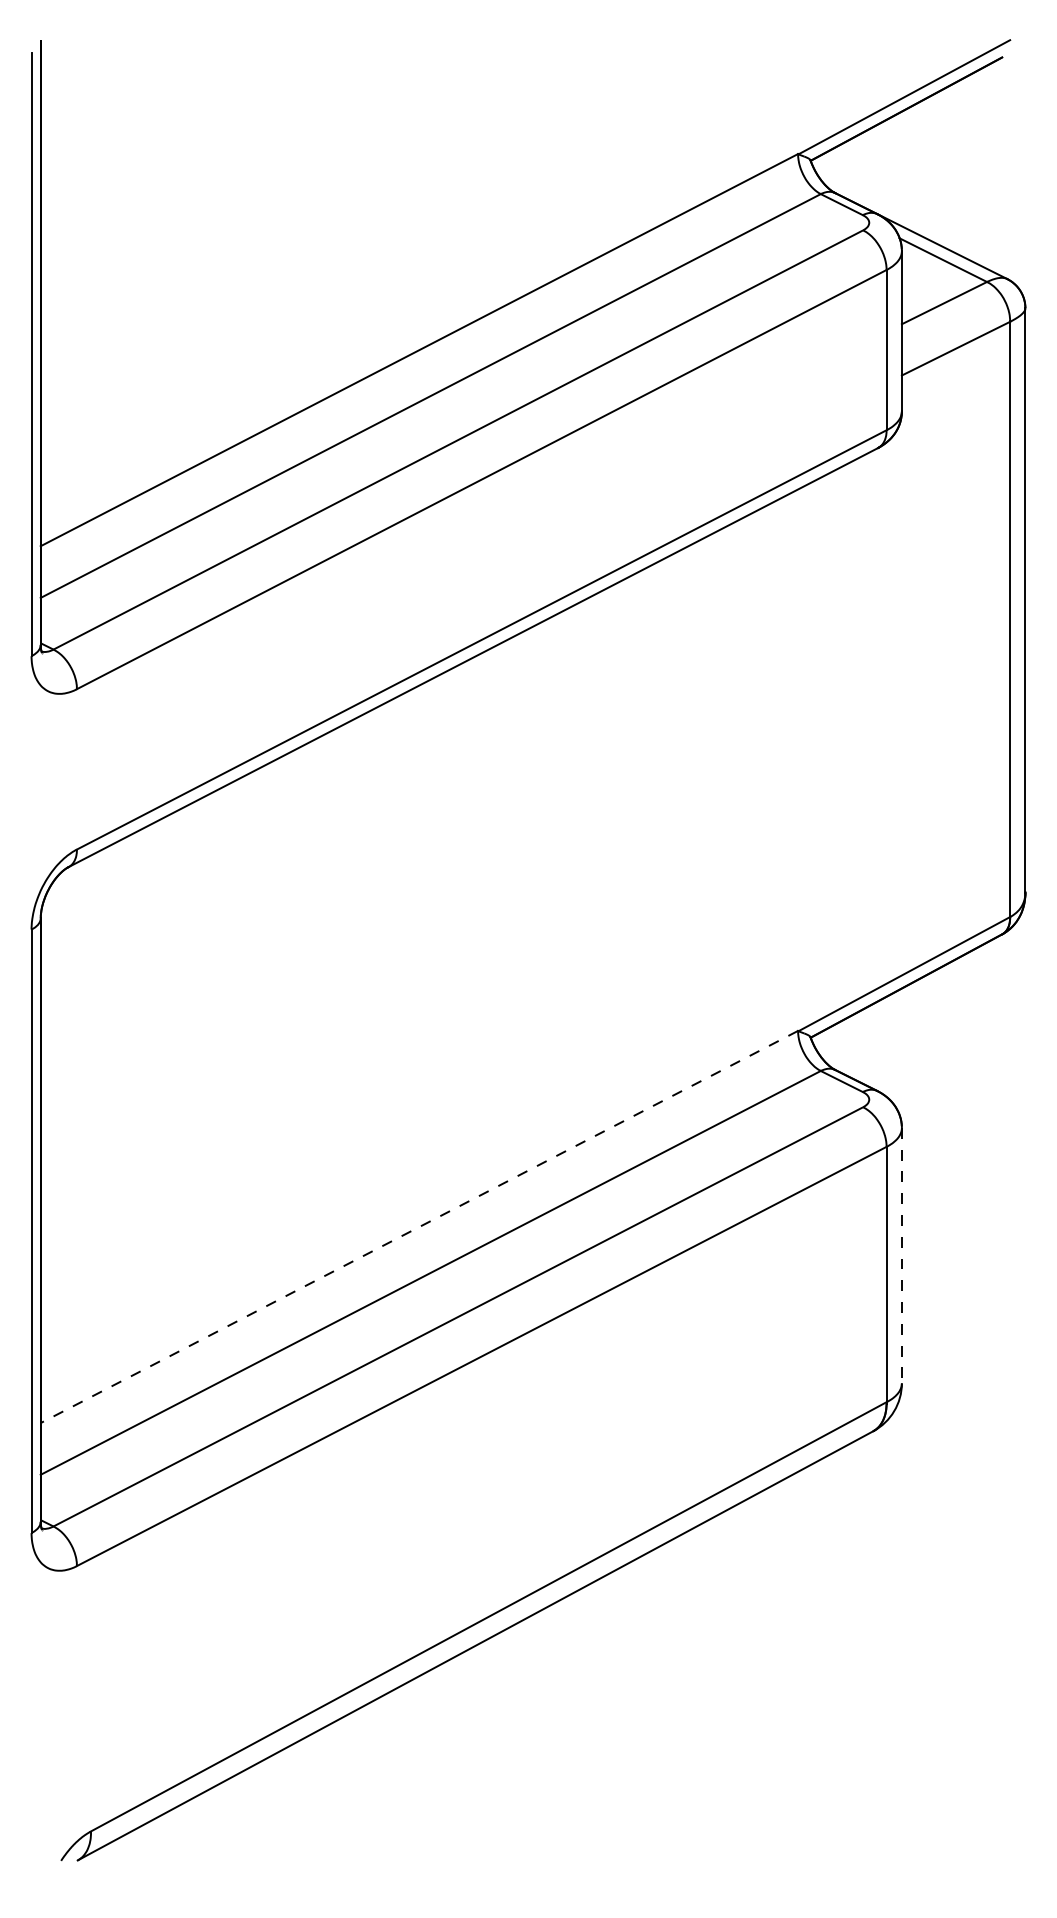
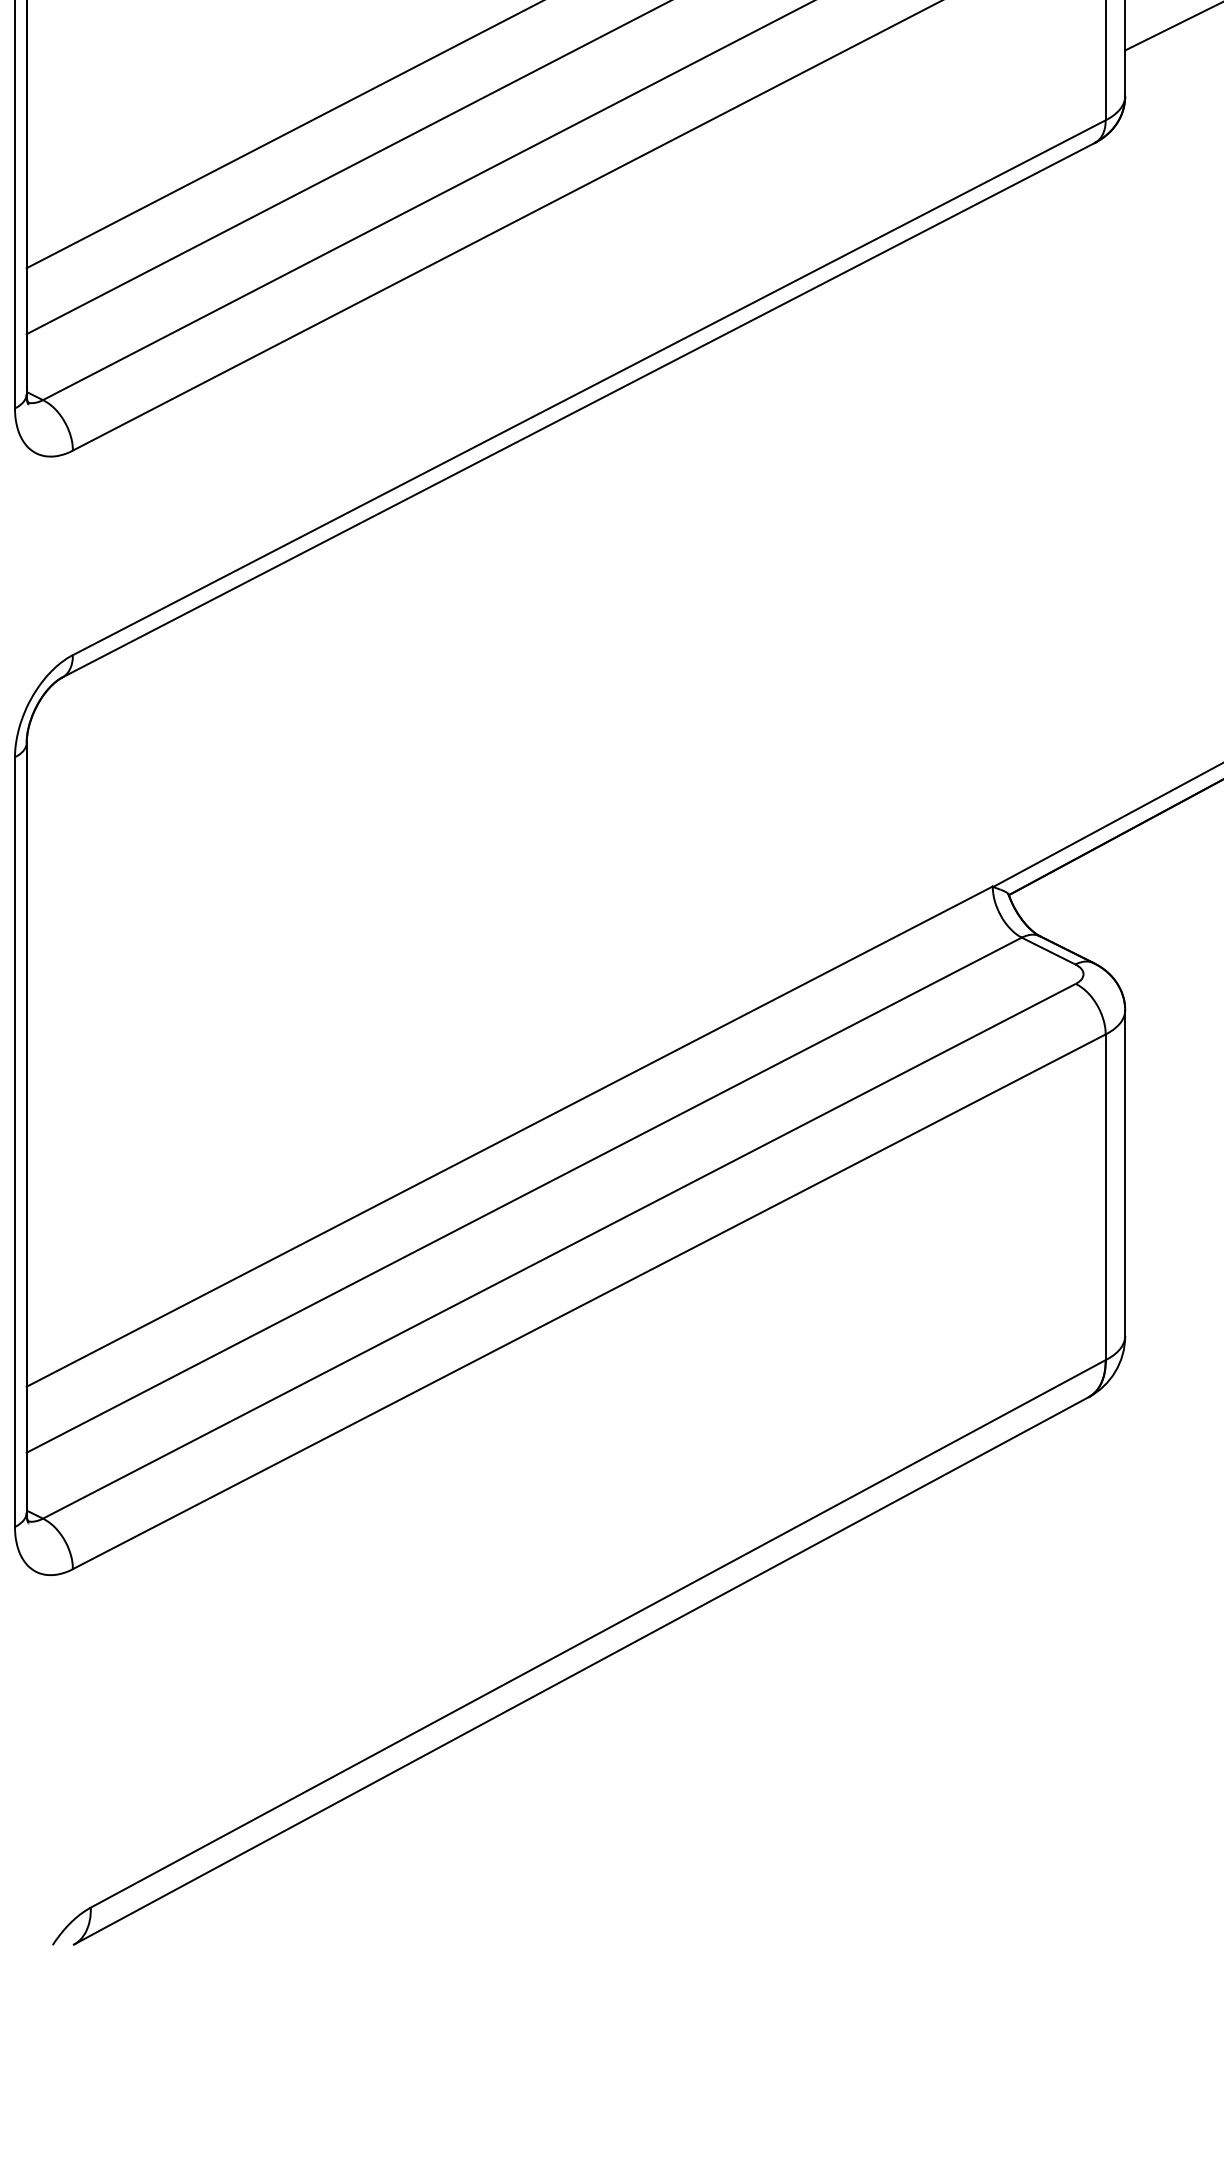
line: (418, 1227) -> (508, 1137), dashed -> solid
line: (901, 1255) -> (1124, 1172), dashed -> solid

